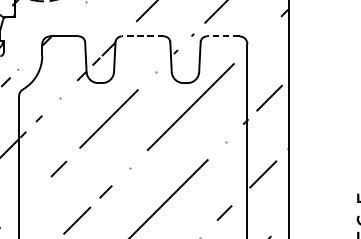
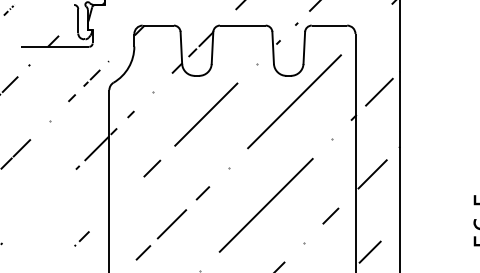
line: (142, 36) -> (242, 25), dashed -> solid
line: (223, 36) -> (329, 25), dashed -> solid

